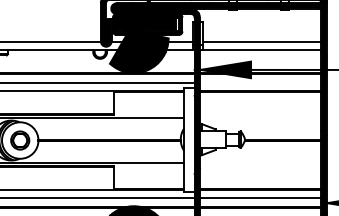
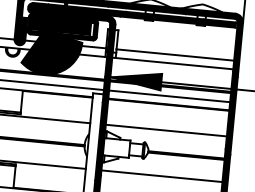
line: (260, 83) -> (169, 96), added
line: (260, 117) -> (166, 130), added
line: (260, 163) -> (161, 176), added

